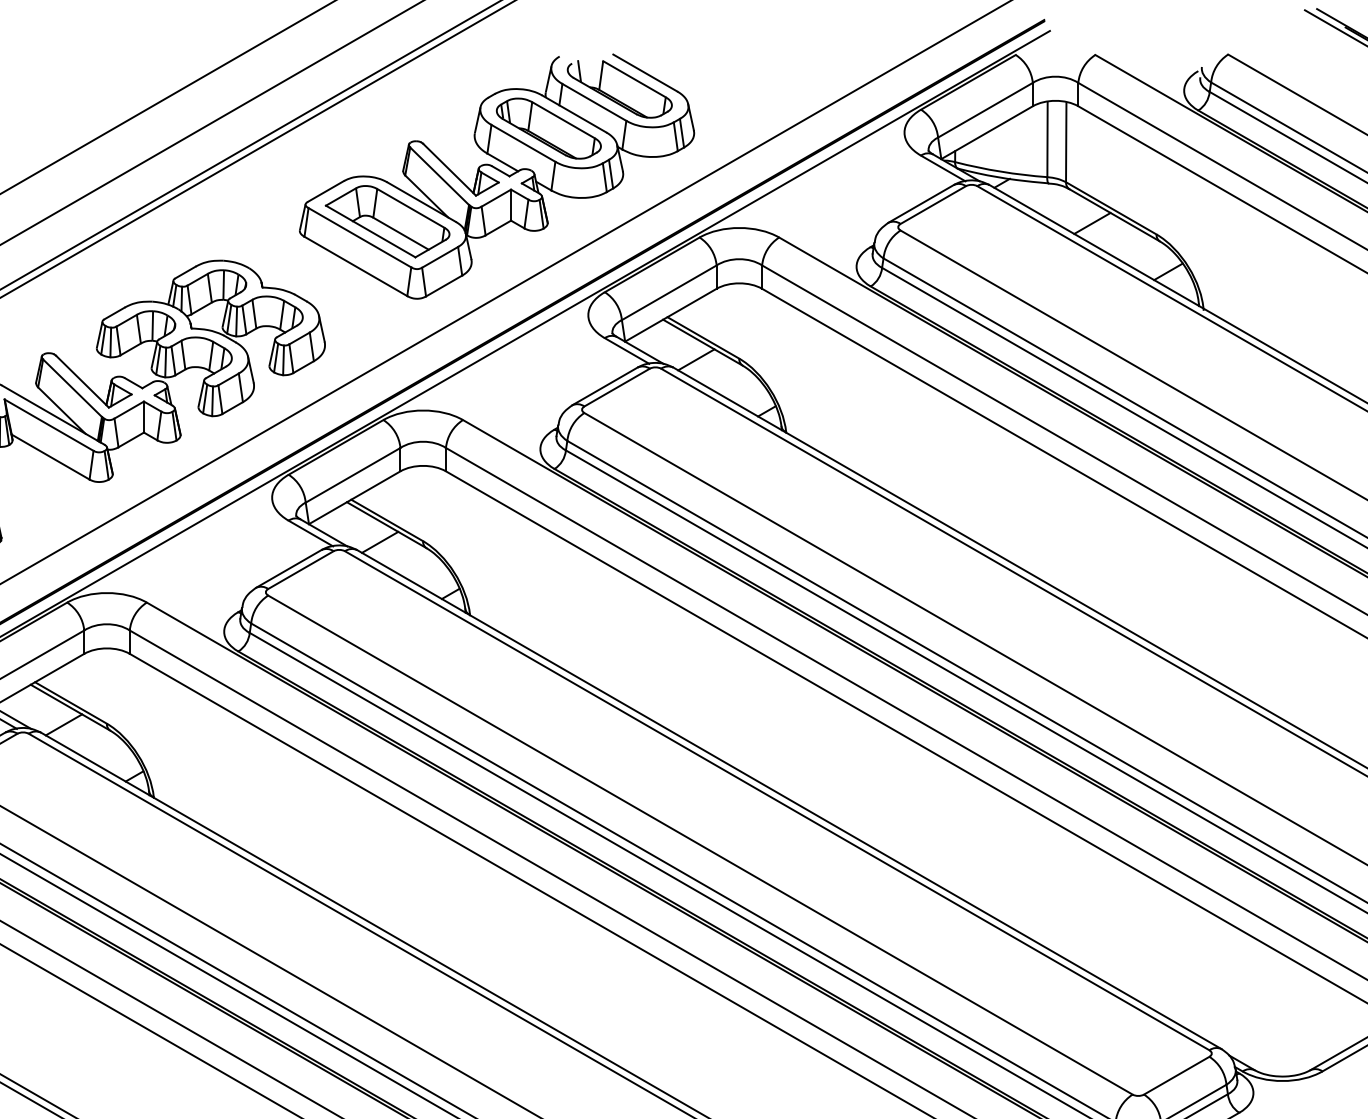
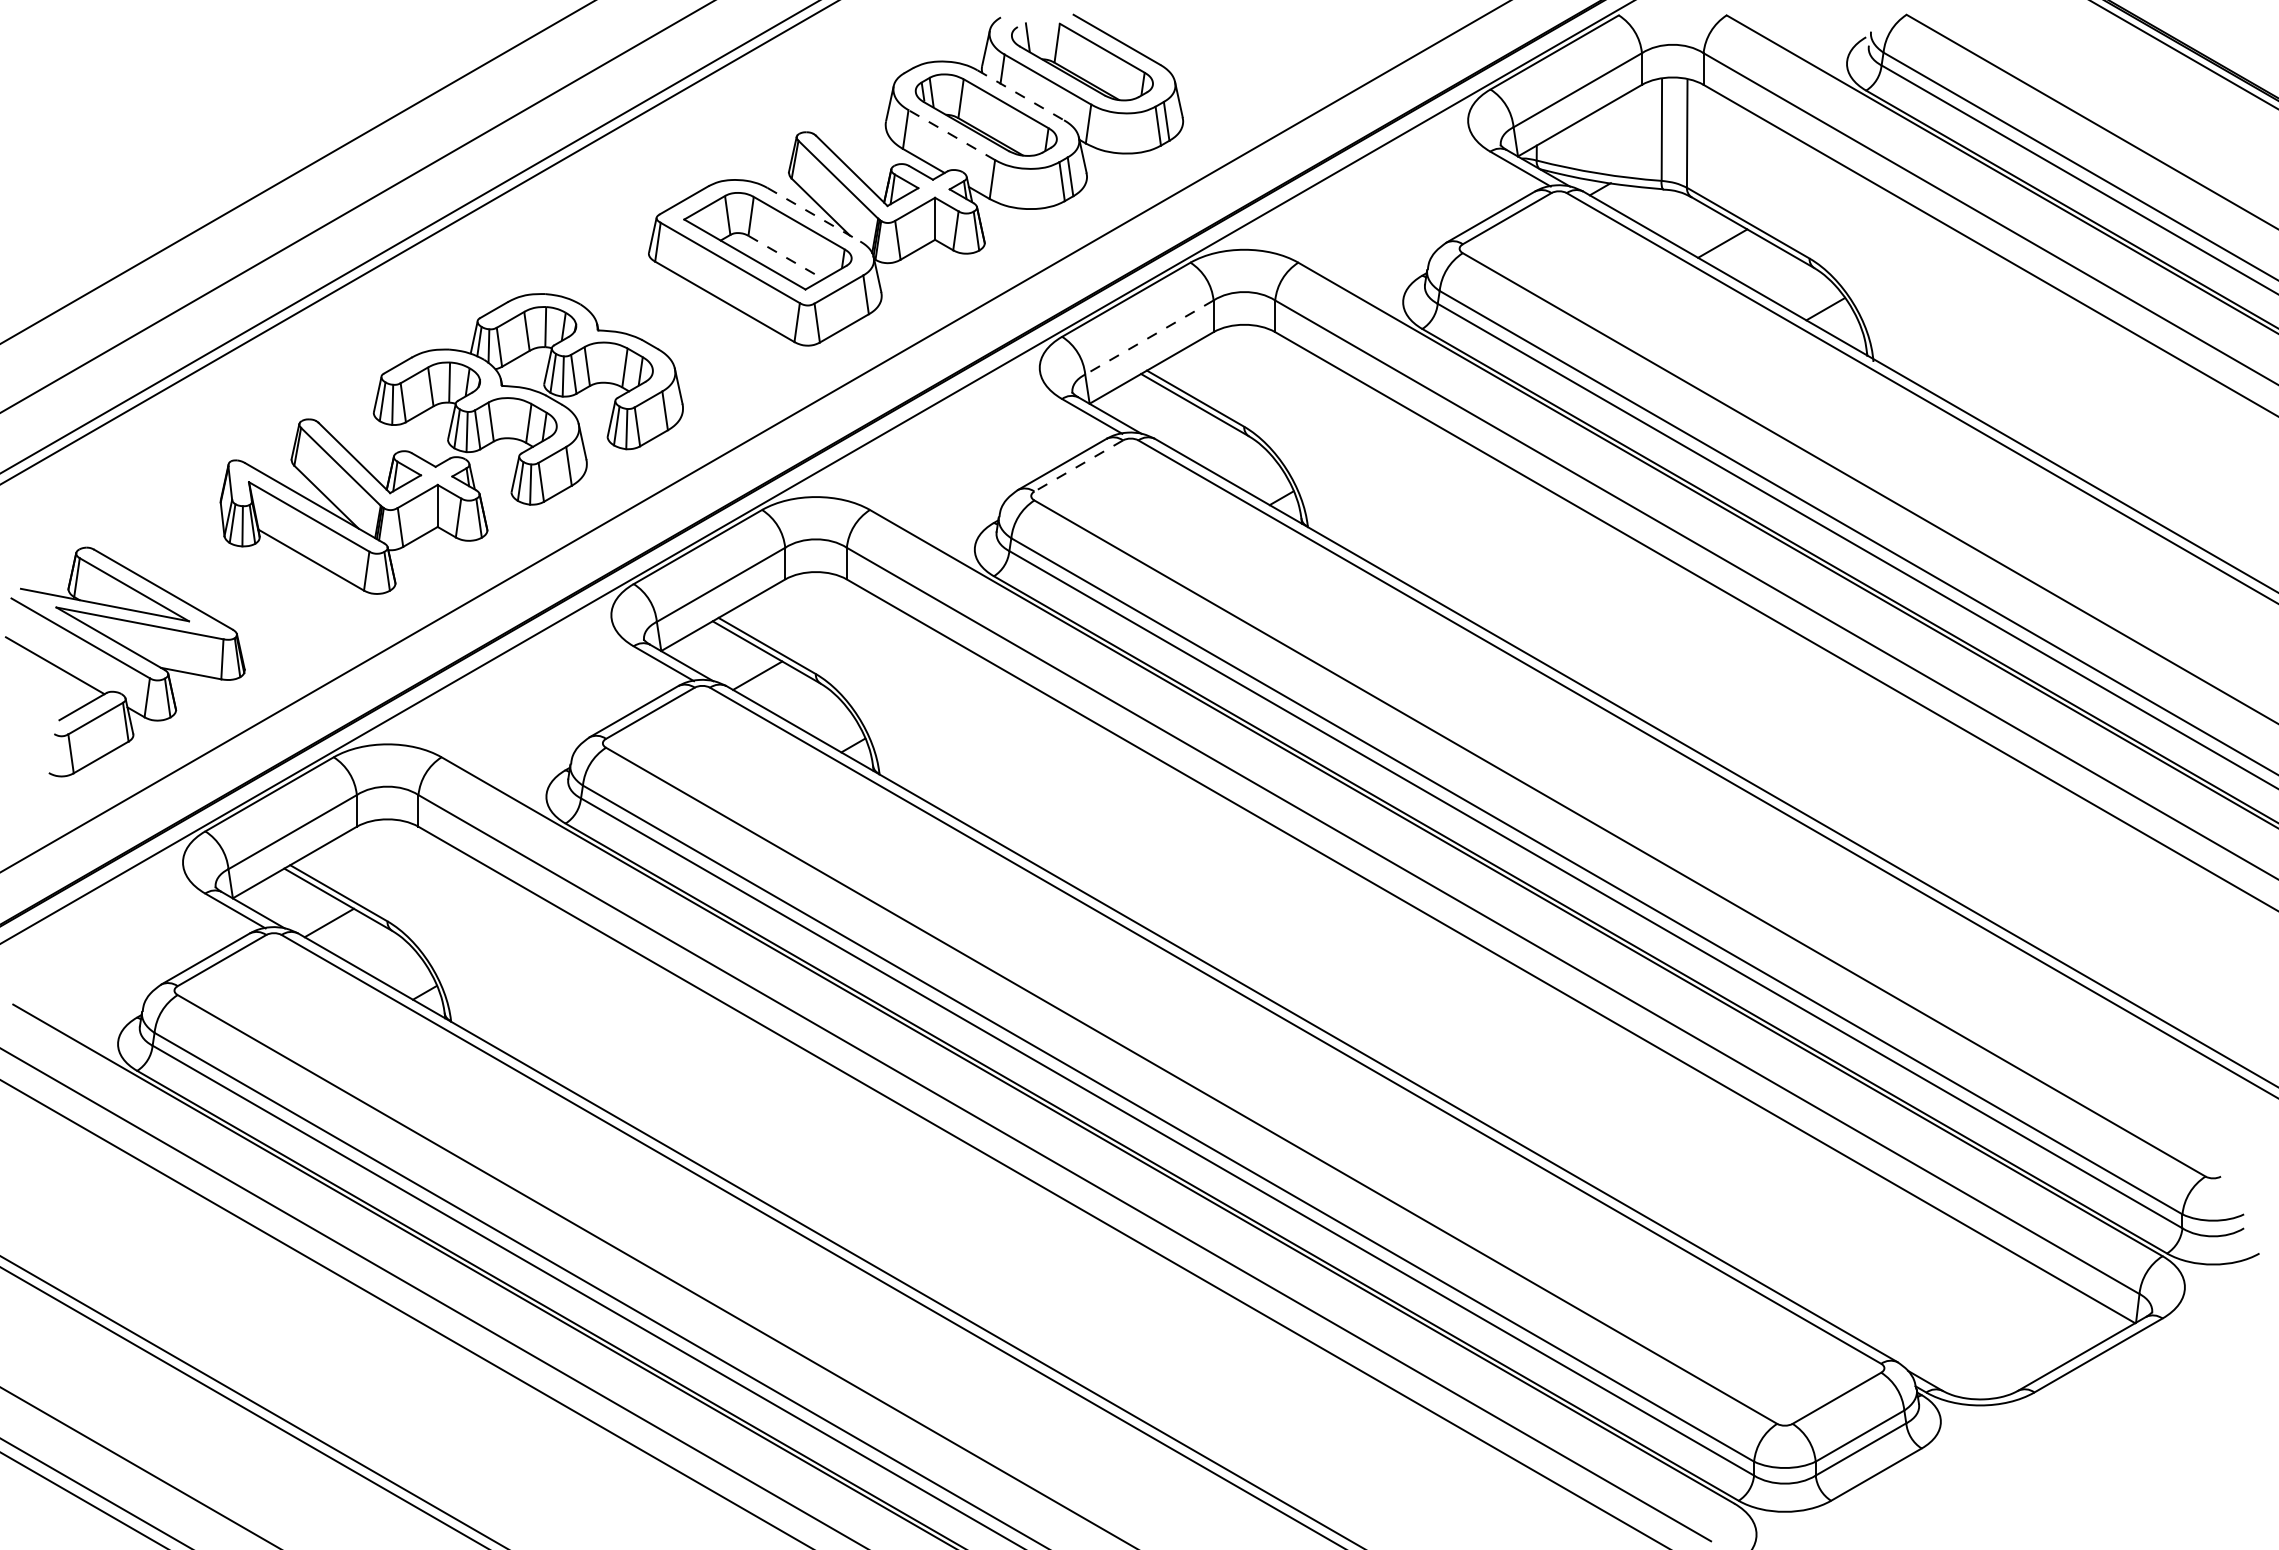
line: (574, 114) -> (1020, 95), solid -> dashed
line: (523, 143) -> (951, 135), solid -> dashed
line: (421, 201) -> (813, 214), solid -> dashed
line: (401, 233) -> (786, 257), solid -> dashed
line: (669, 292) -> (1149, 337), solid -> dashed
line: (695, 359) -> (1185, 428), removed
line: (616, 387) -> (1078, 466), solid -> dashed

